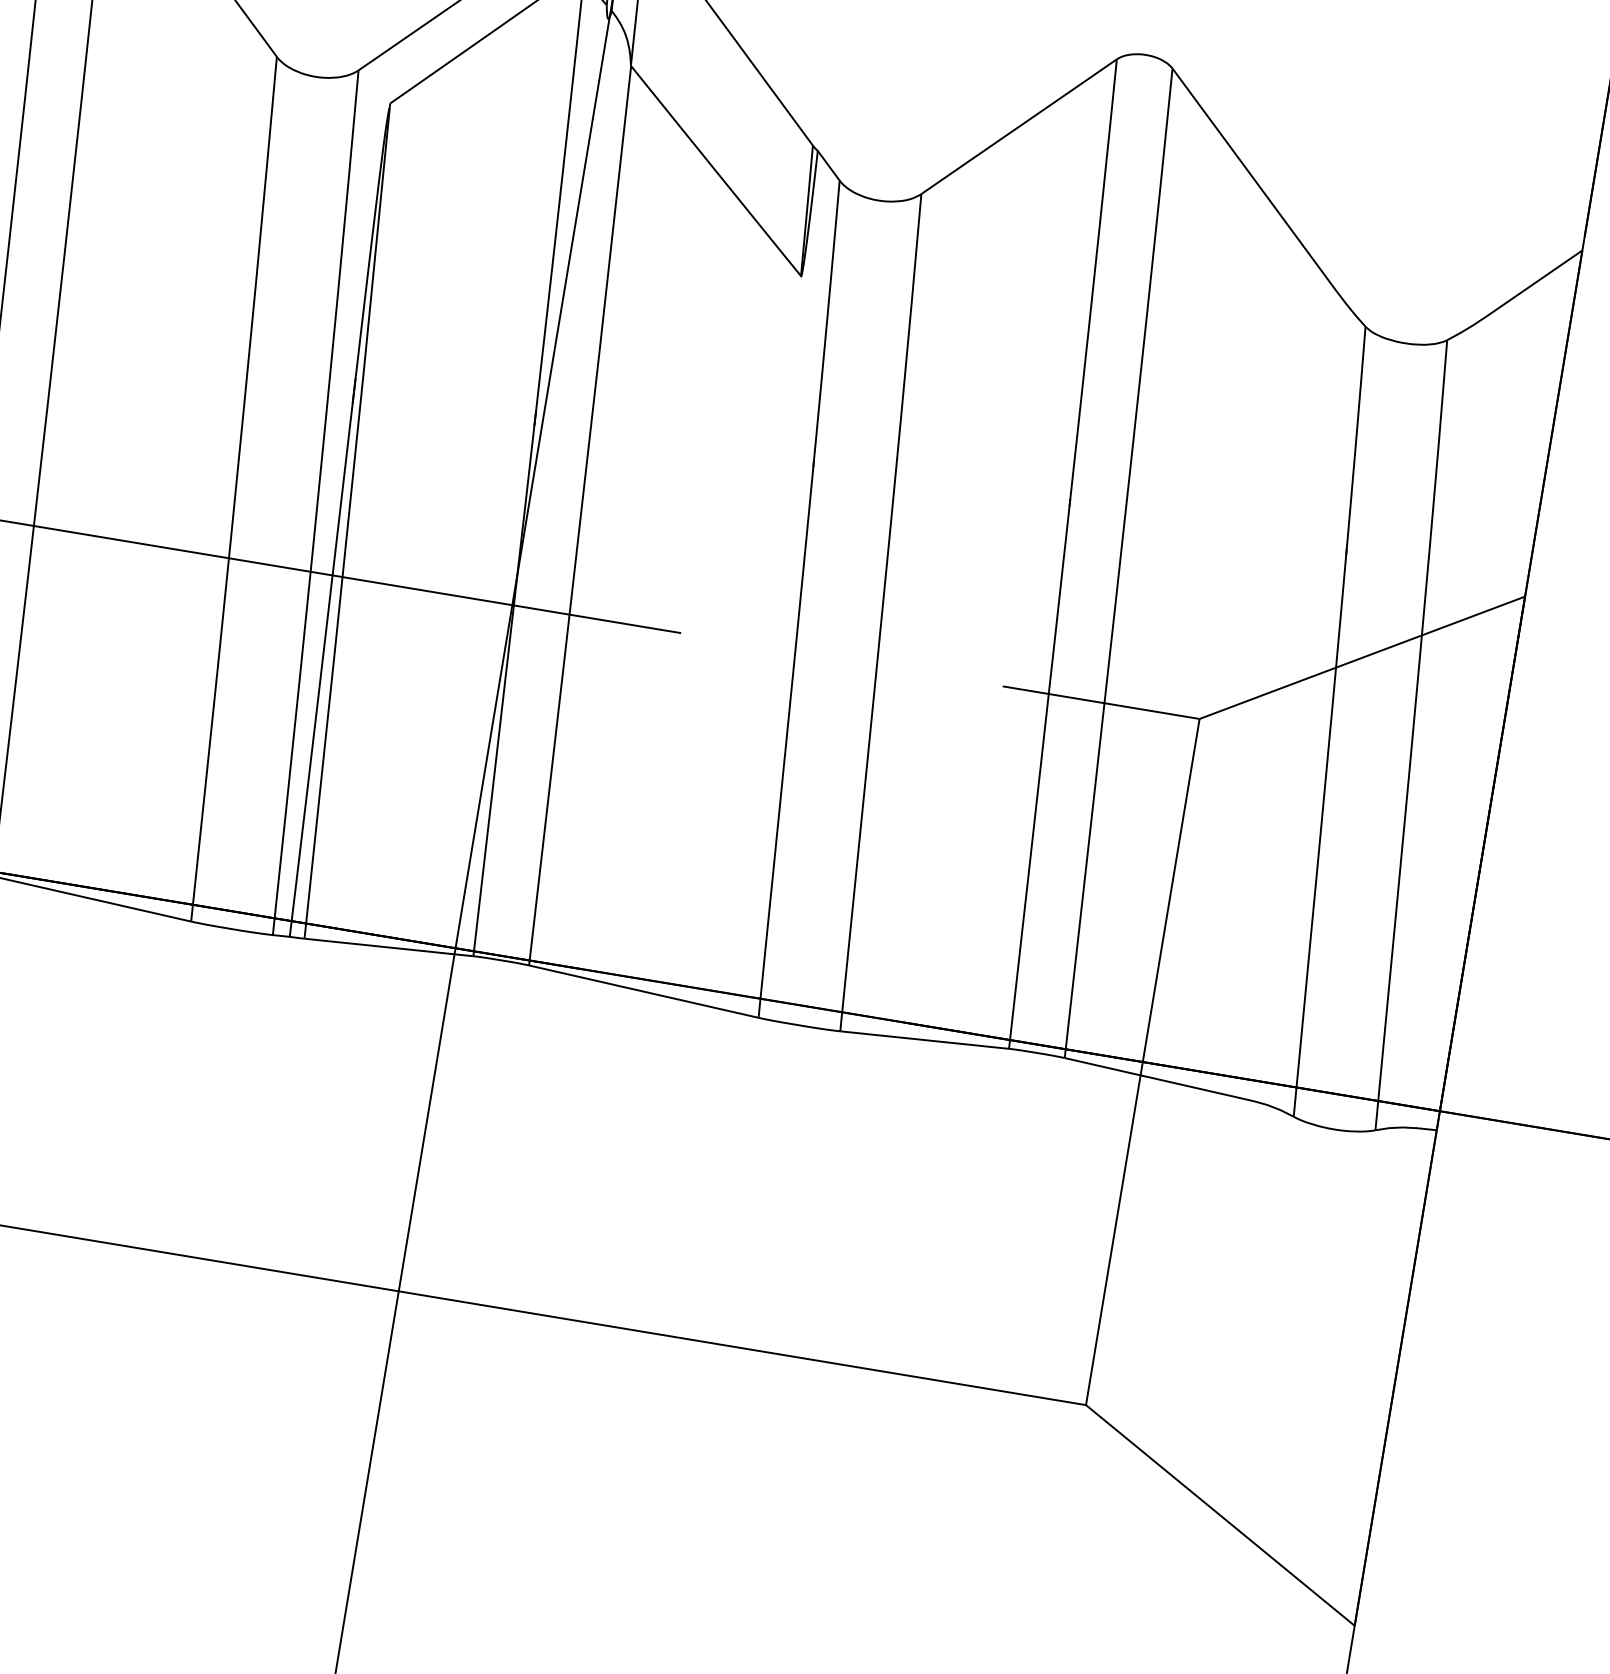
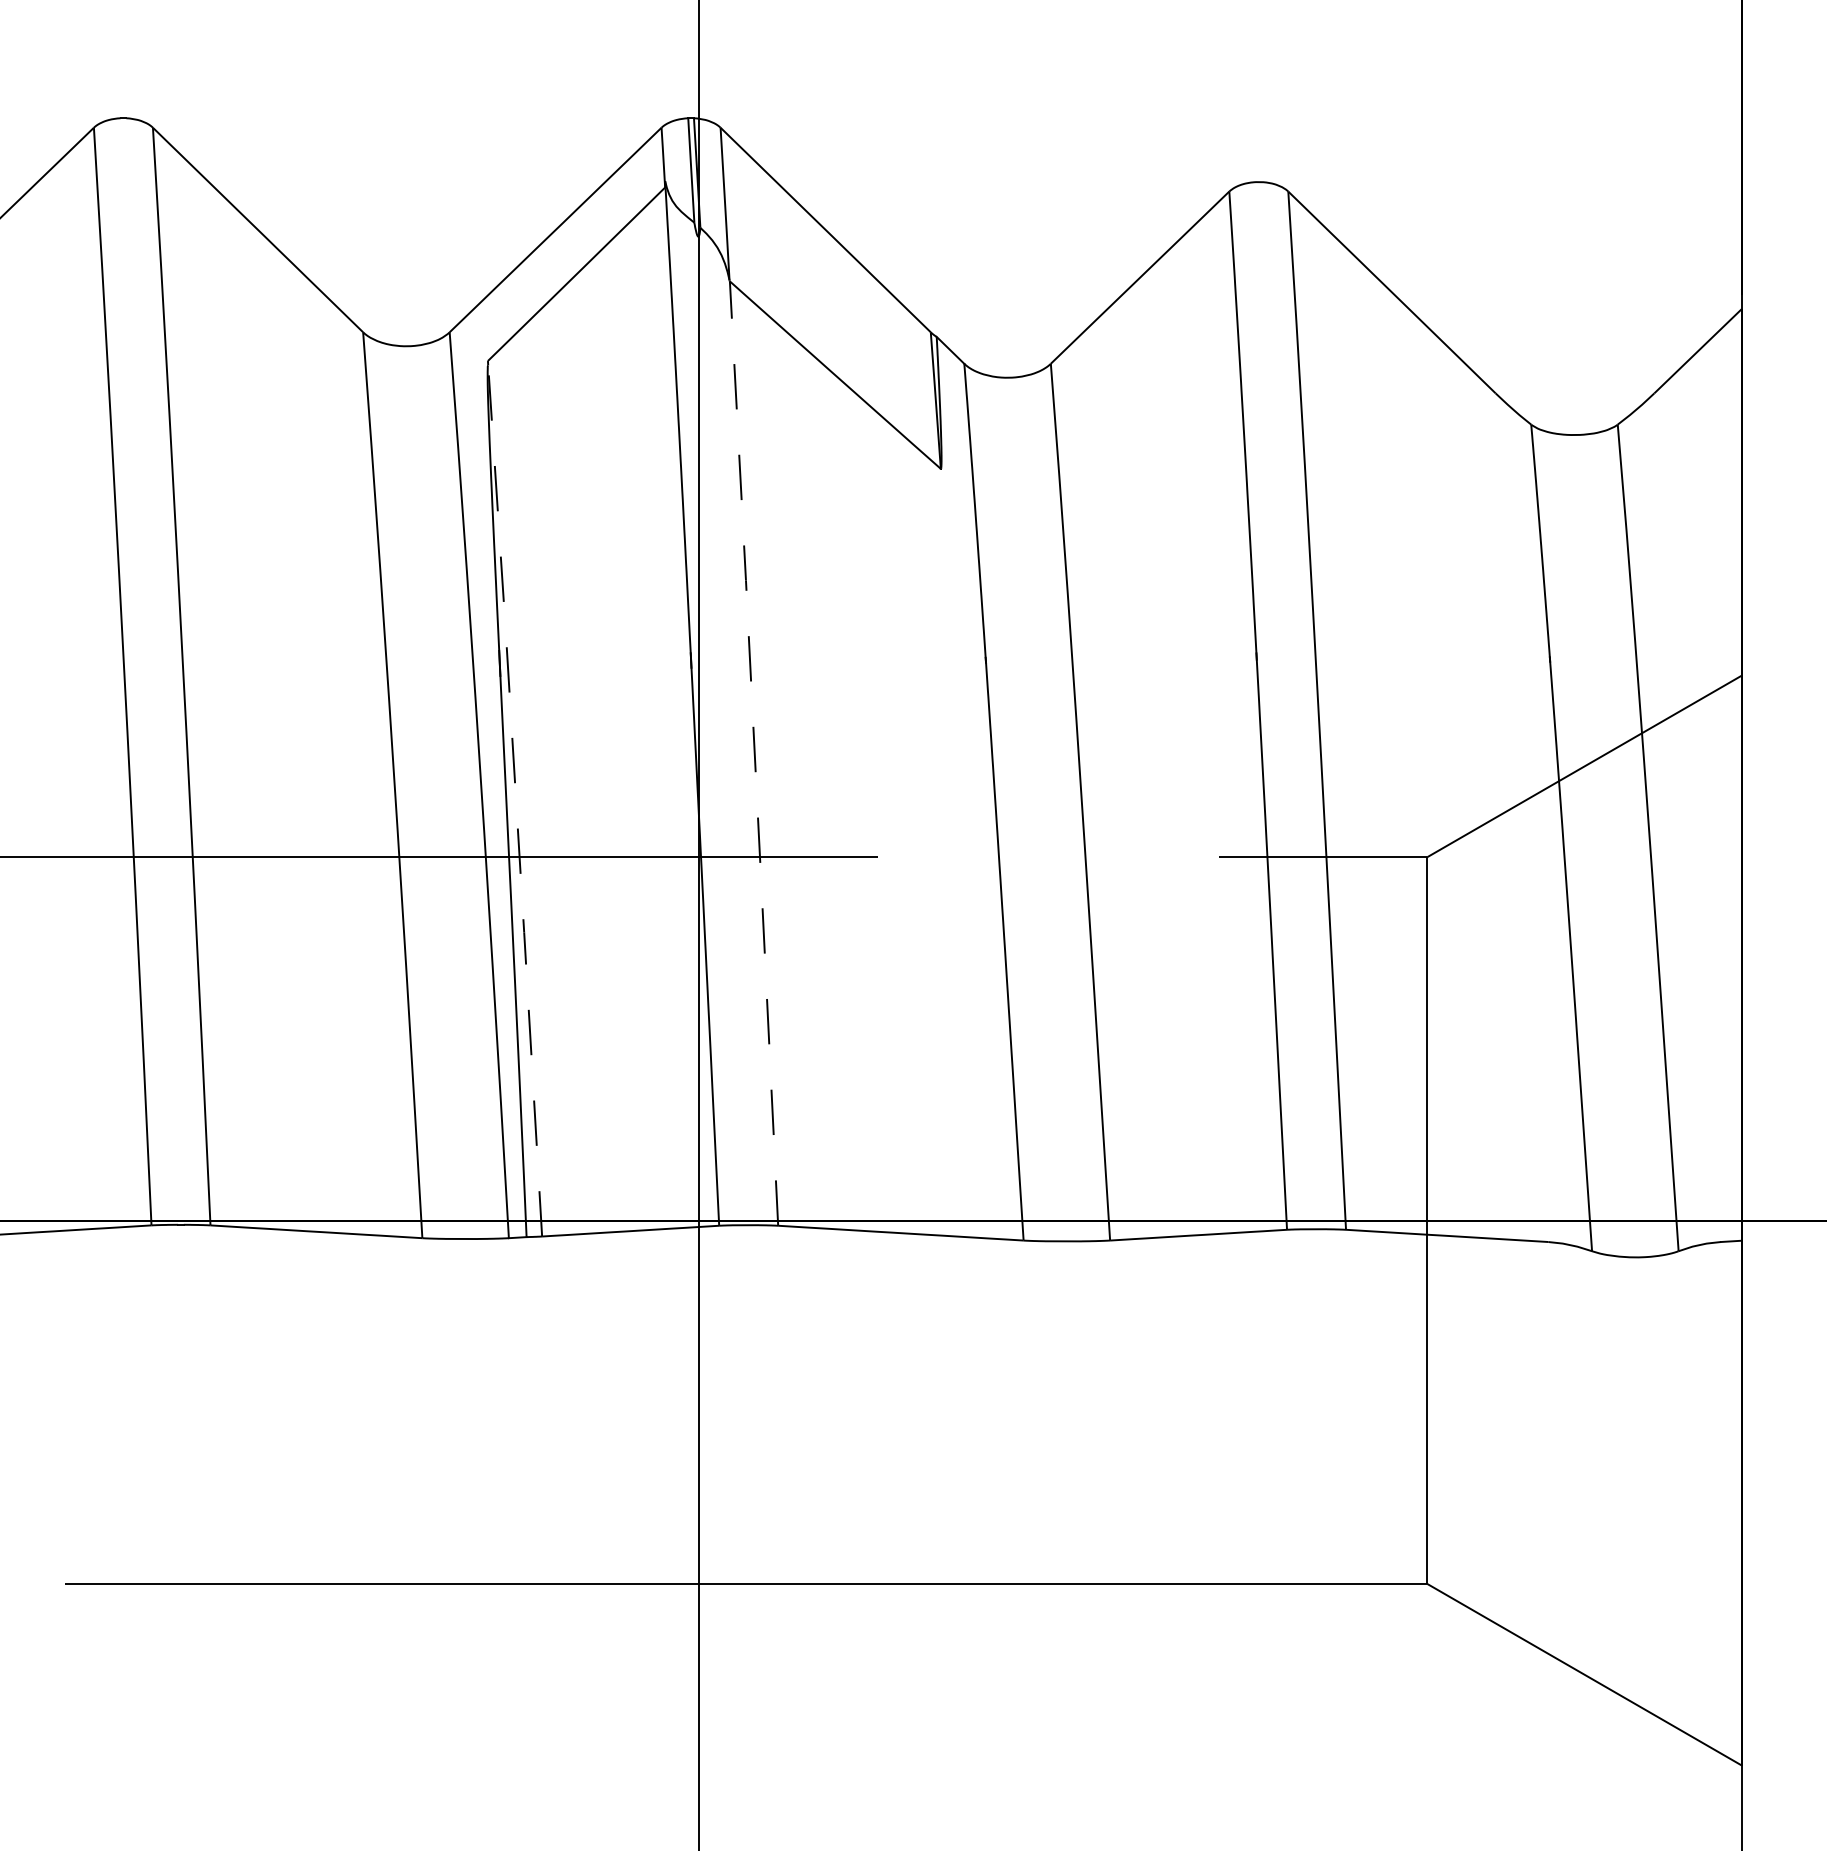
line: (580, 514) -> (754, 752), solid -> dashed
line: (348, 522) -> (516, 800), solid -> dashed

